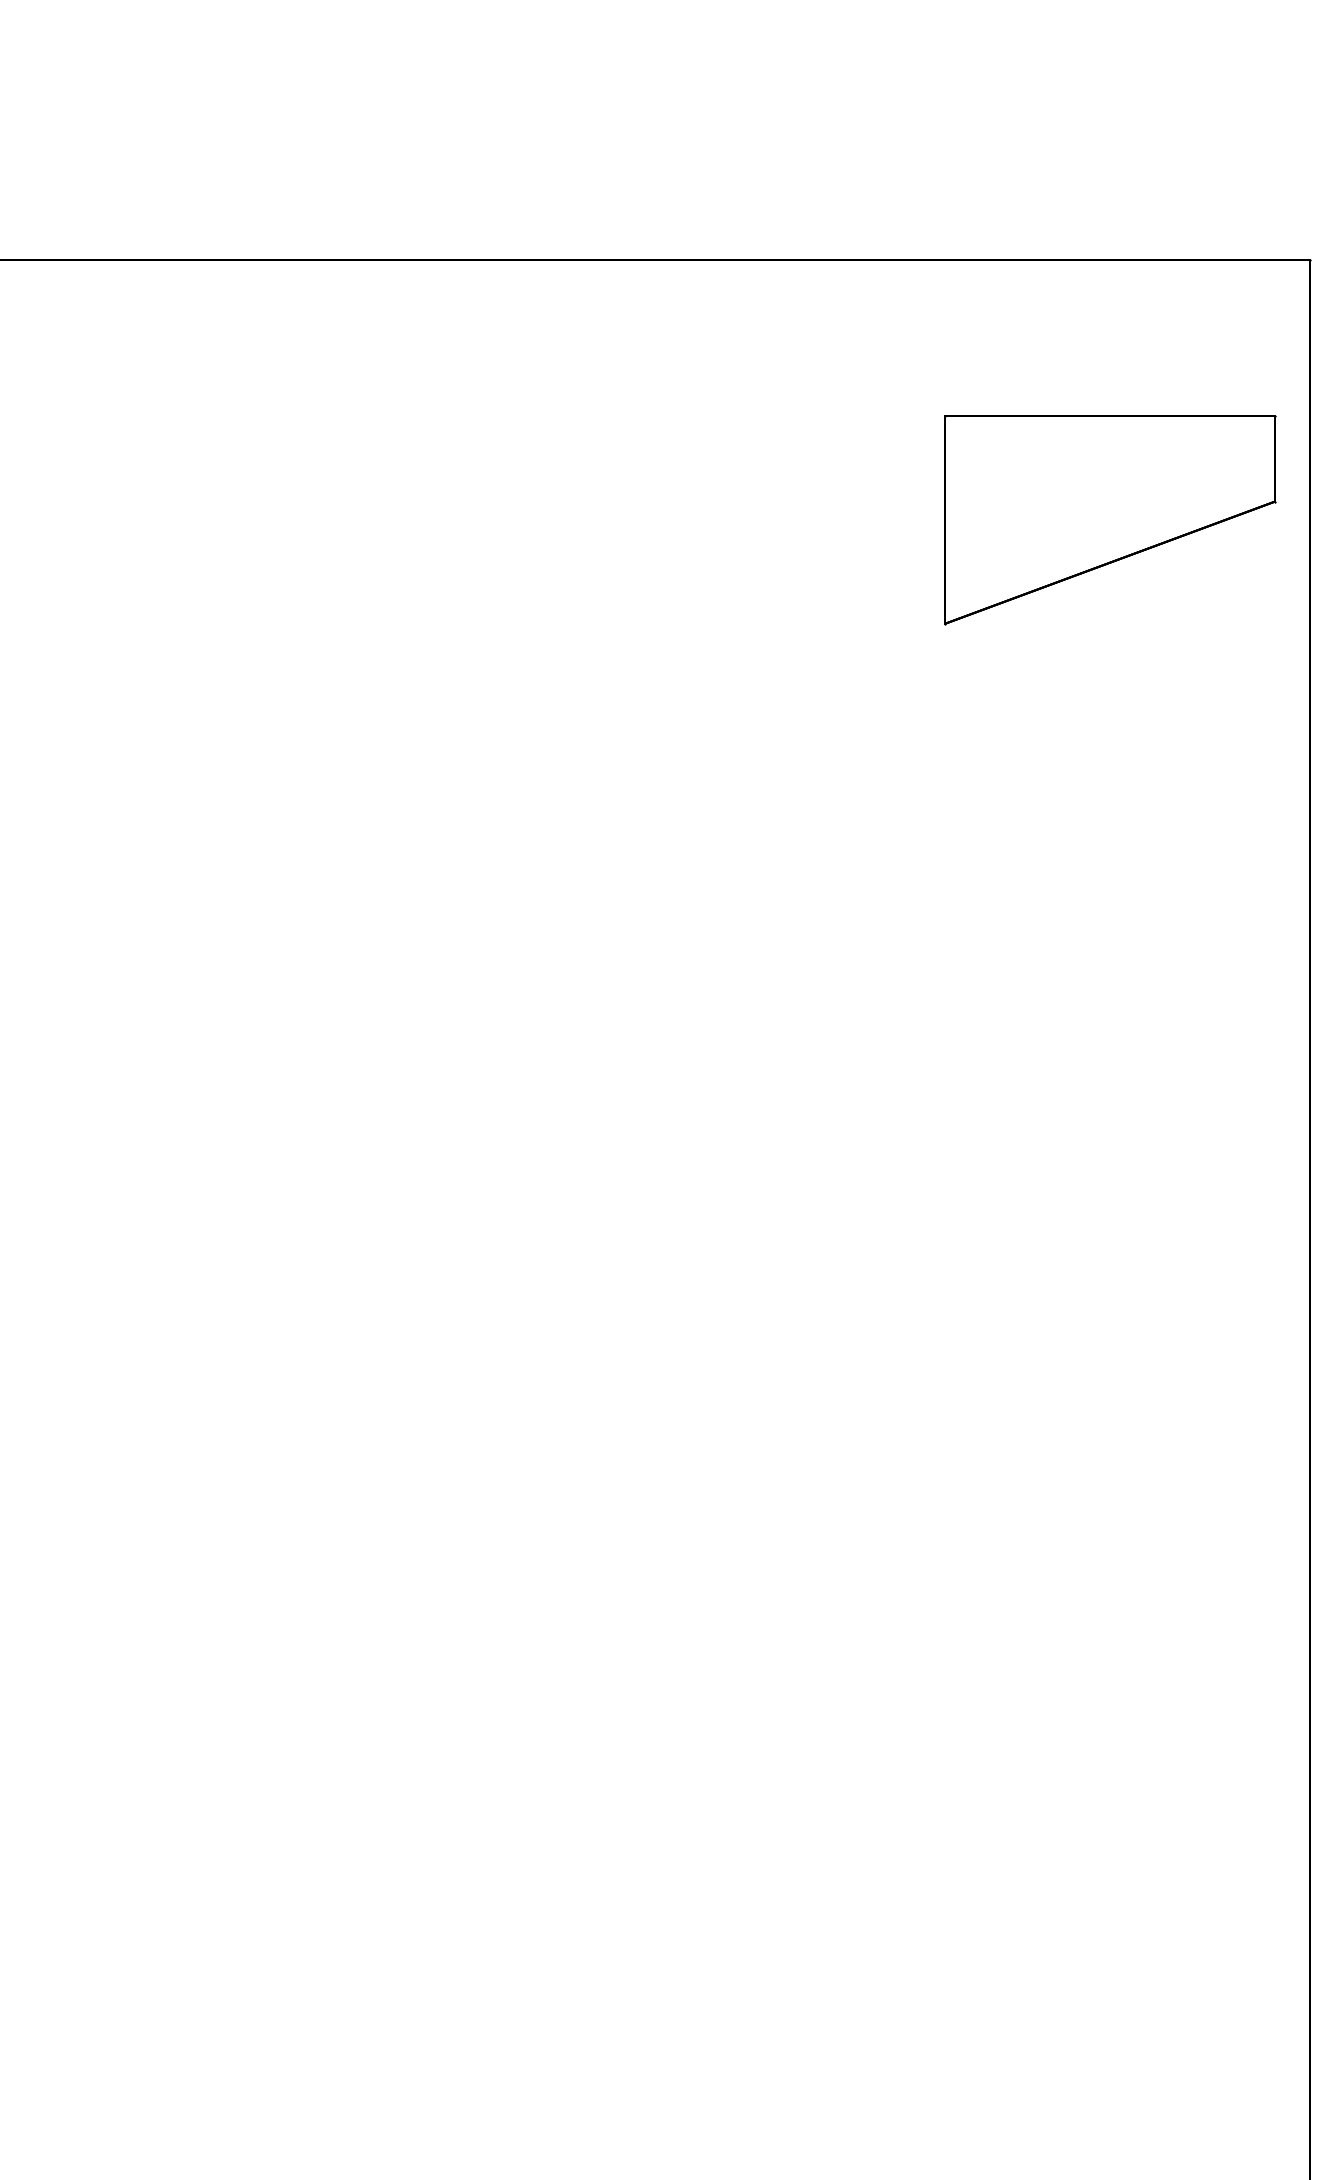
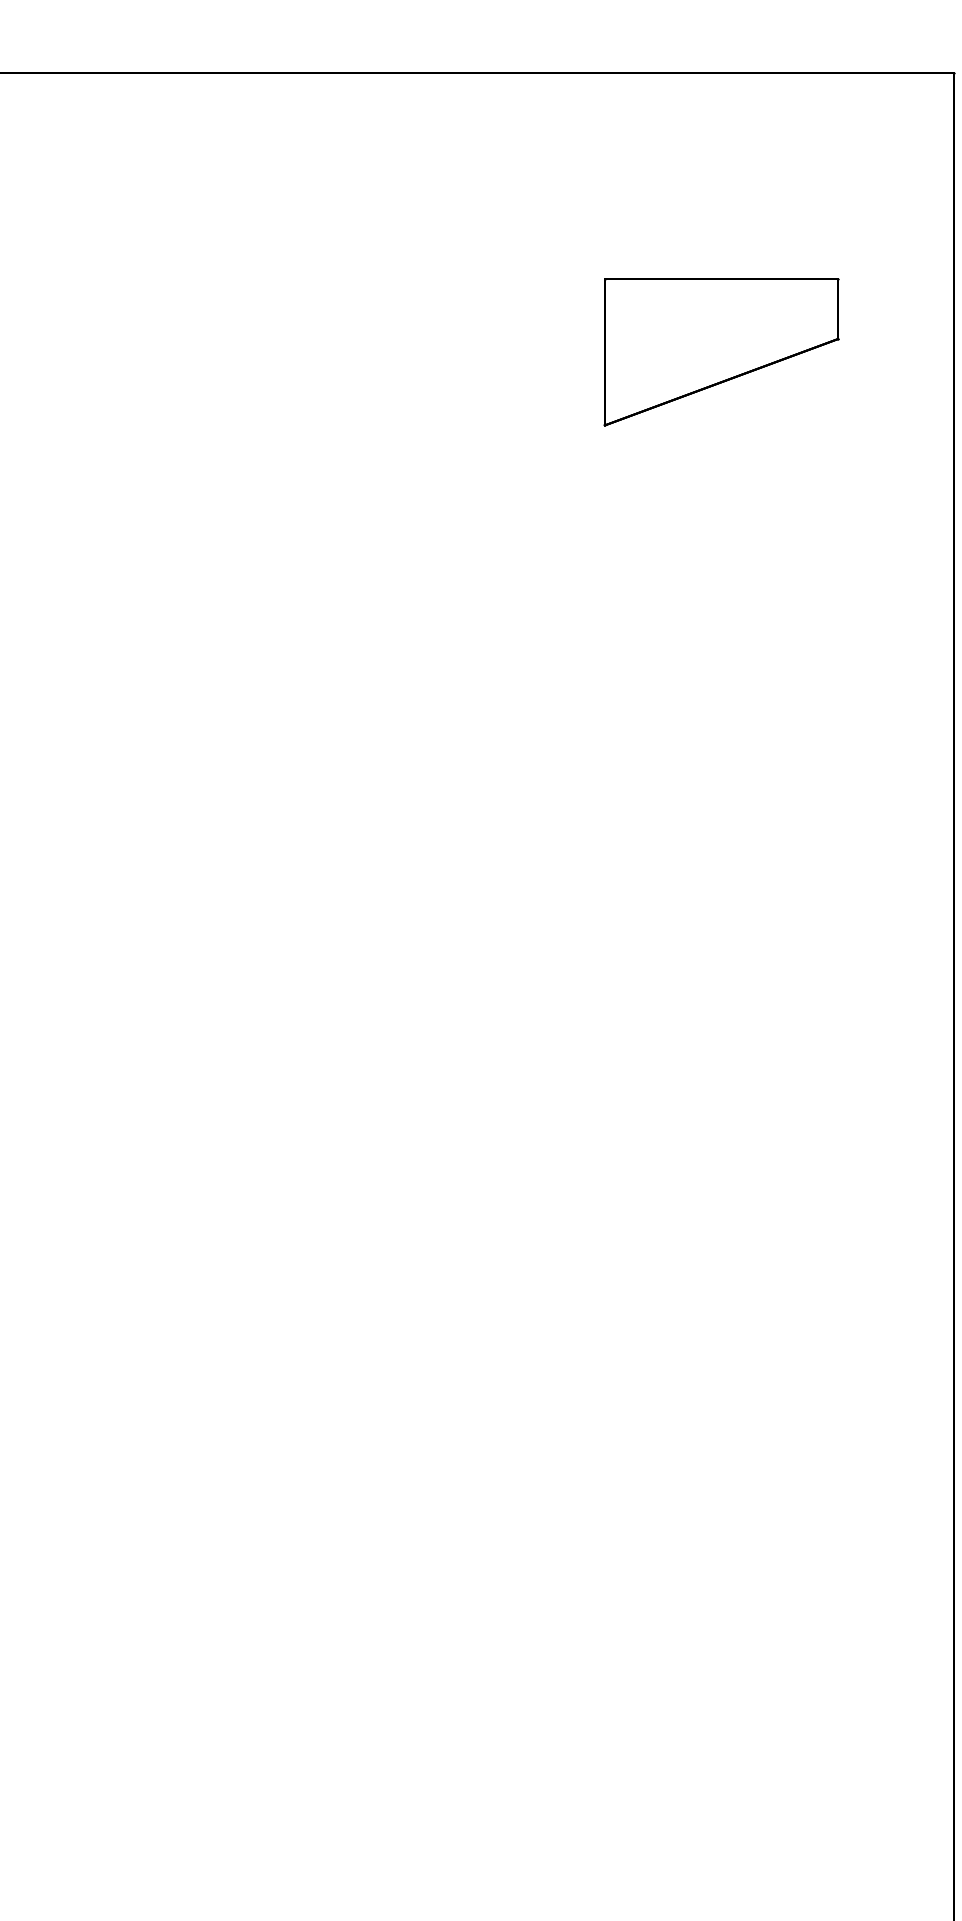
part: (1109, 520) -> (721, 352), moved

